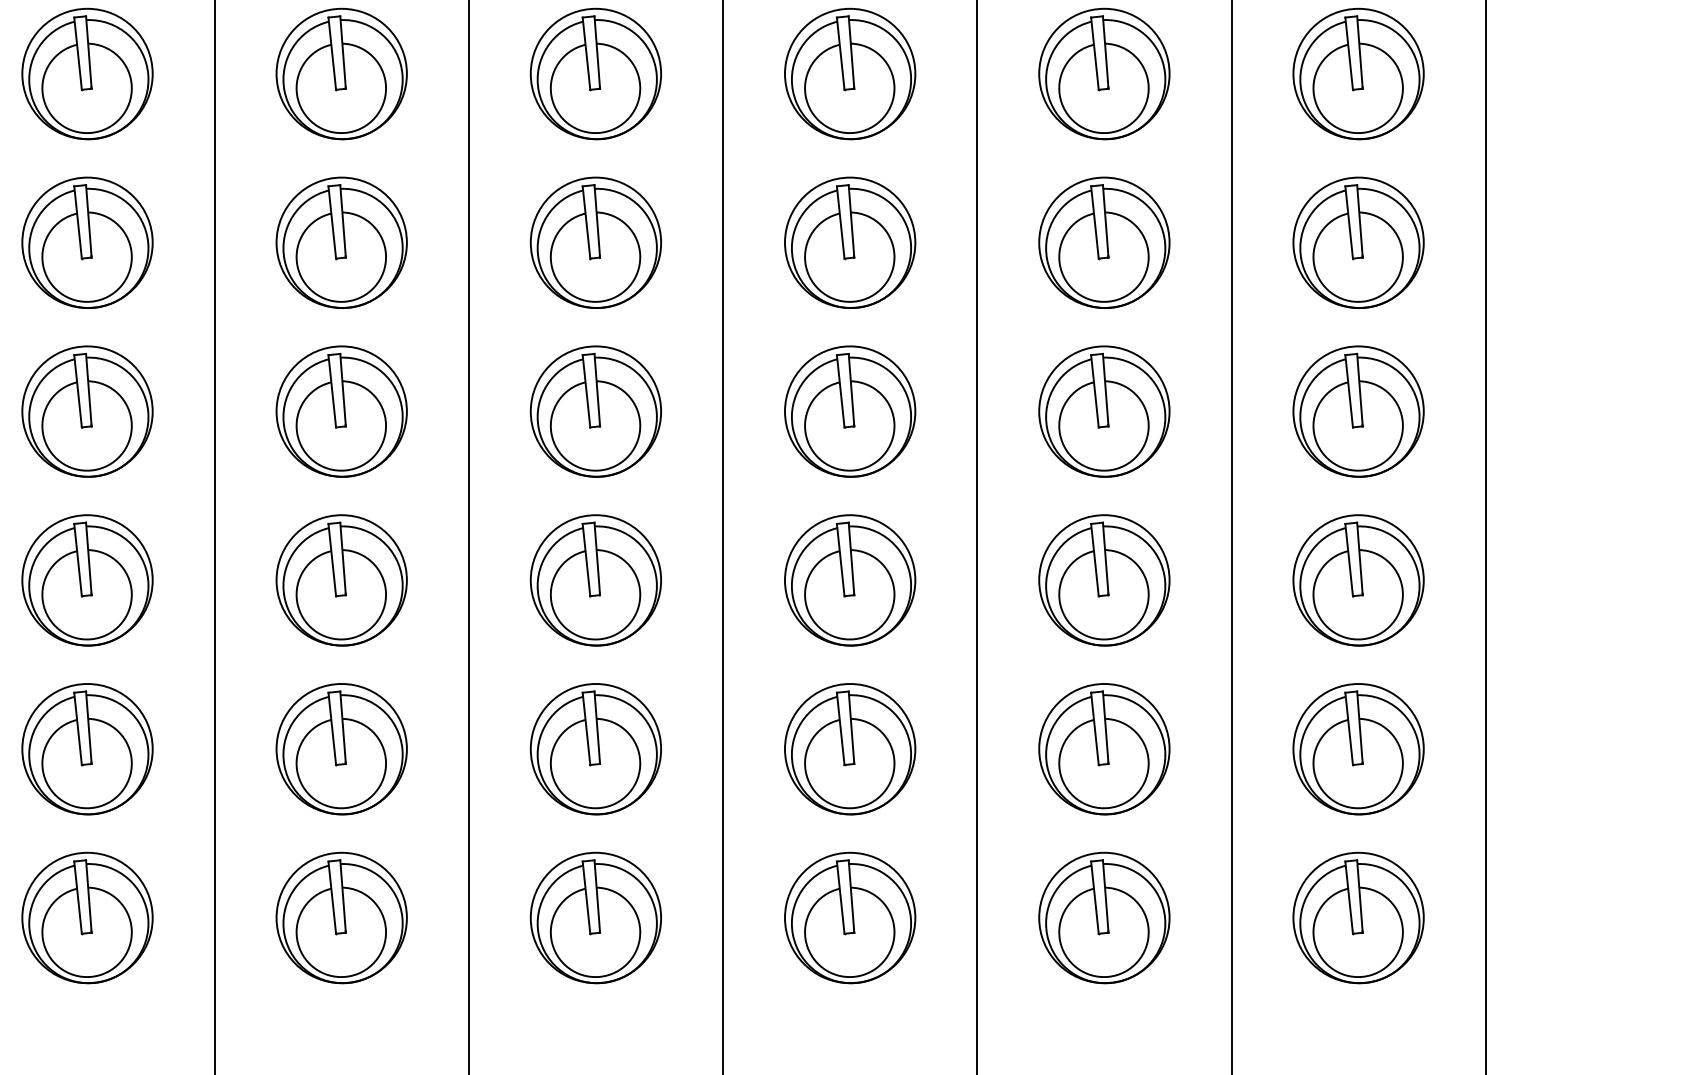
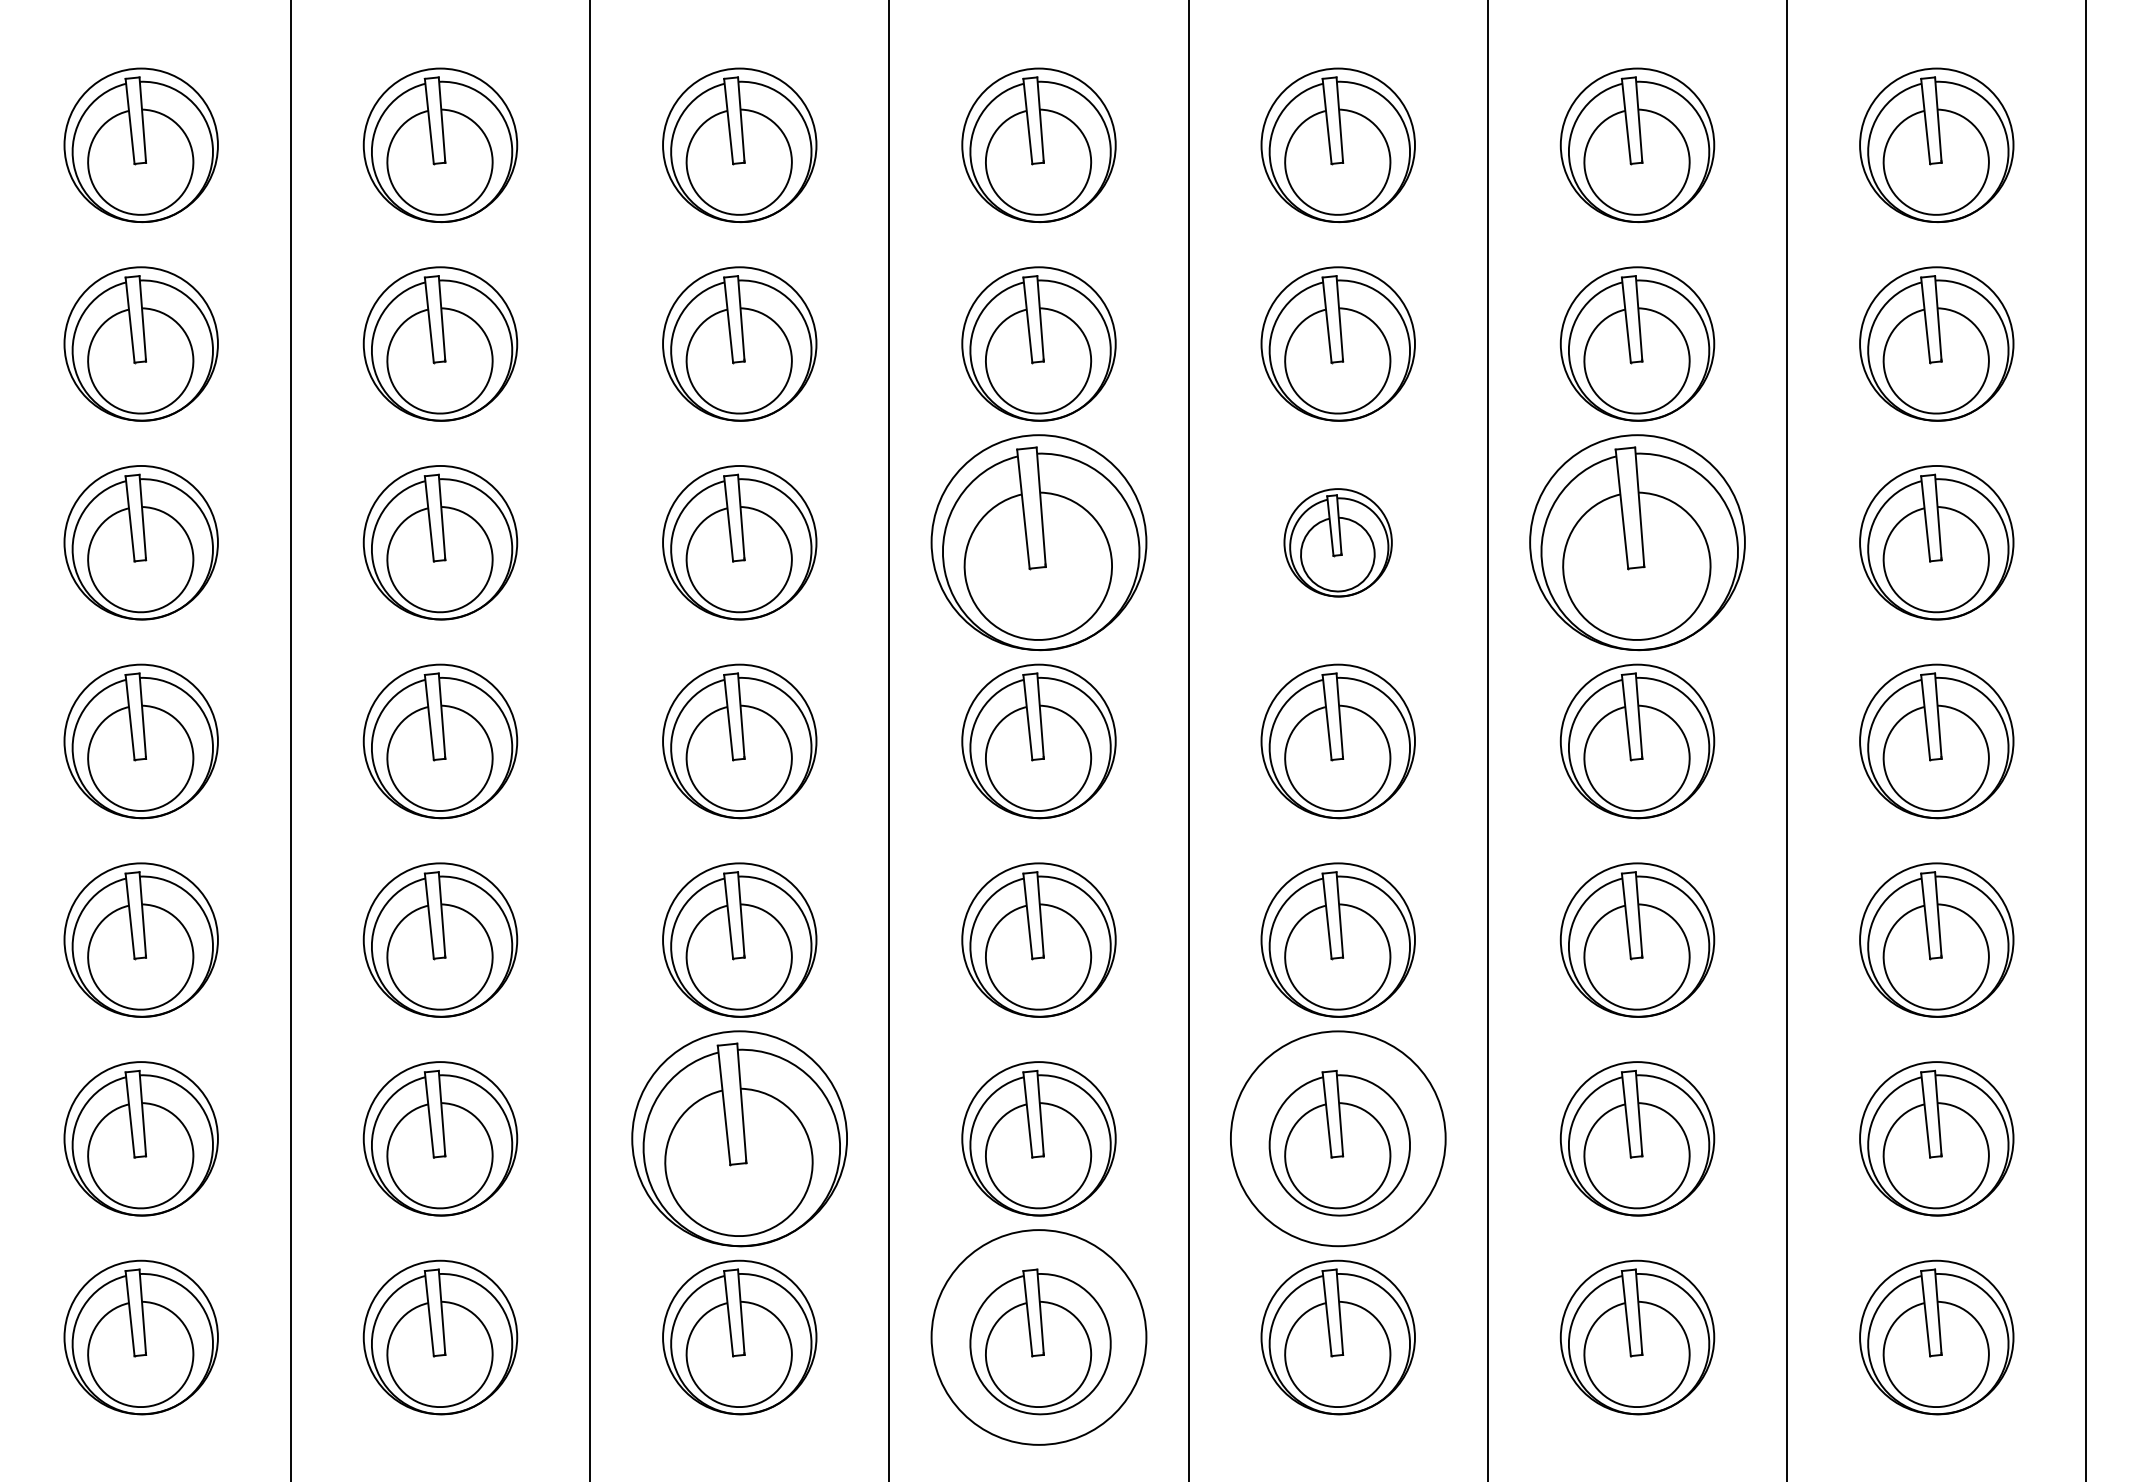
part: (595, 242) -> (1038, 542), size x1.4
part: (849, 242) -> (1337, 542), size x0.7
part: (1104, 242) -> (1637, 542), size x1.4
part: (341, 748) -> (739, 1138), size x1.4
circle: (849, 748) -> (1337, 1138), size x1.4
circle: (595, 917) -> (1038, 1337), size x1.4

